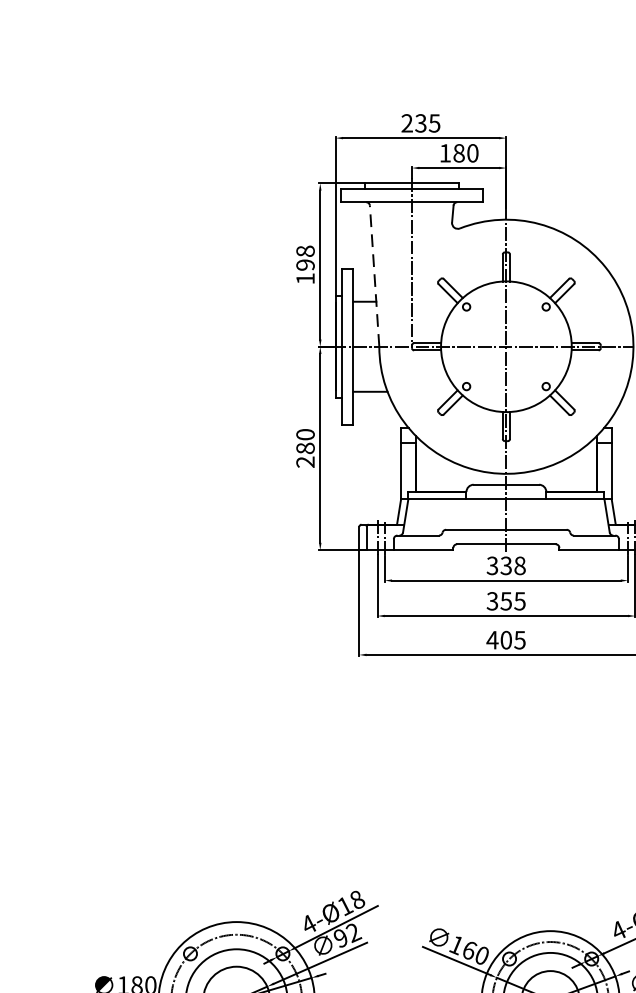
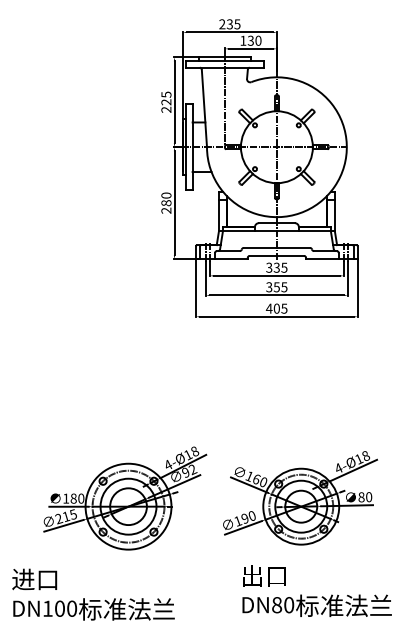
text: (458, 152) -> (250, 40), 180 -> 130
text: (305, 263) -> (166, 101), 198 -> 225
line: (374, 276) -> (204, 108), dashed -> solid
text: (520, 565) -> (284, 267), 338 -> 335

